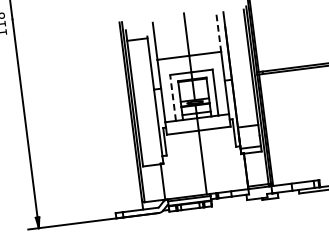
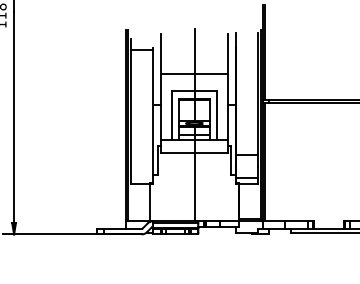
line: (218, 33) -> (228, 54), dashed -> solid
line: (172, 97) -> (171, 115), dashed -> solid

